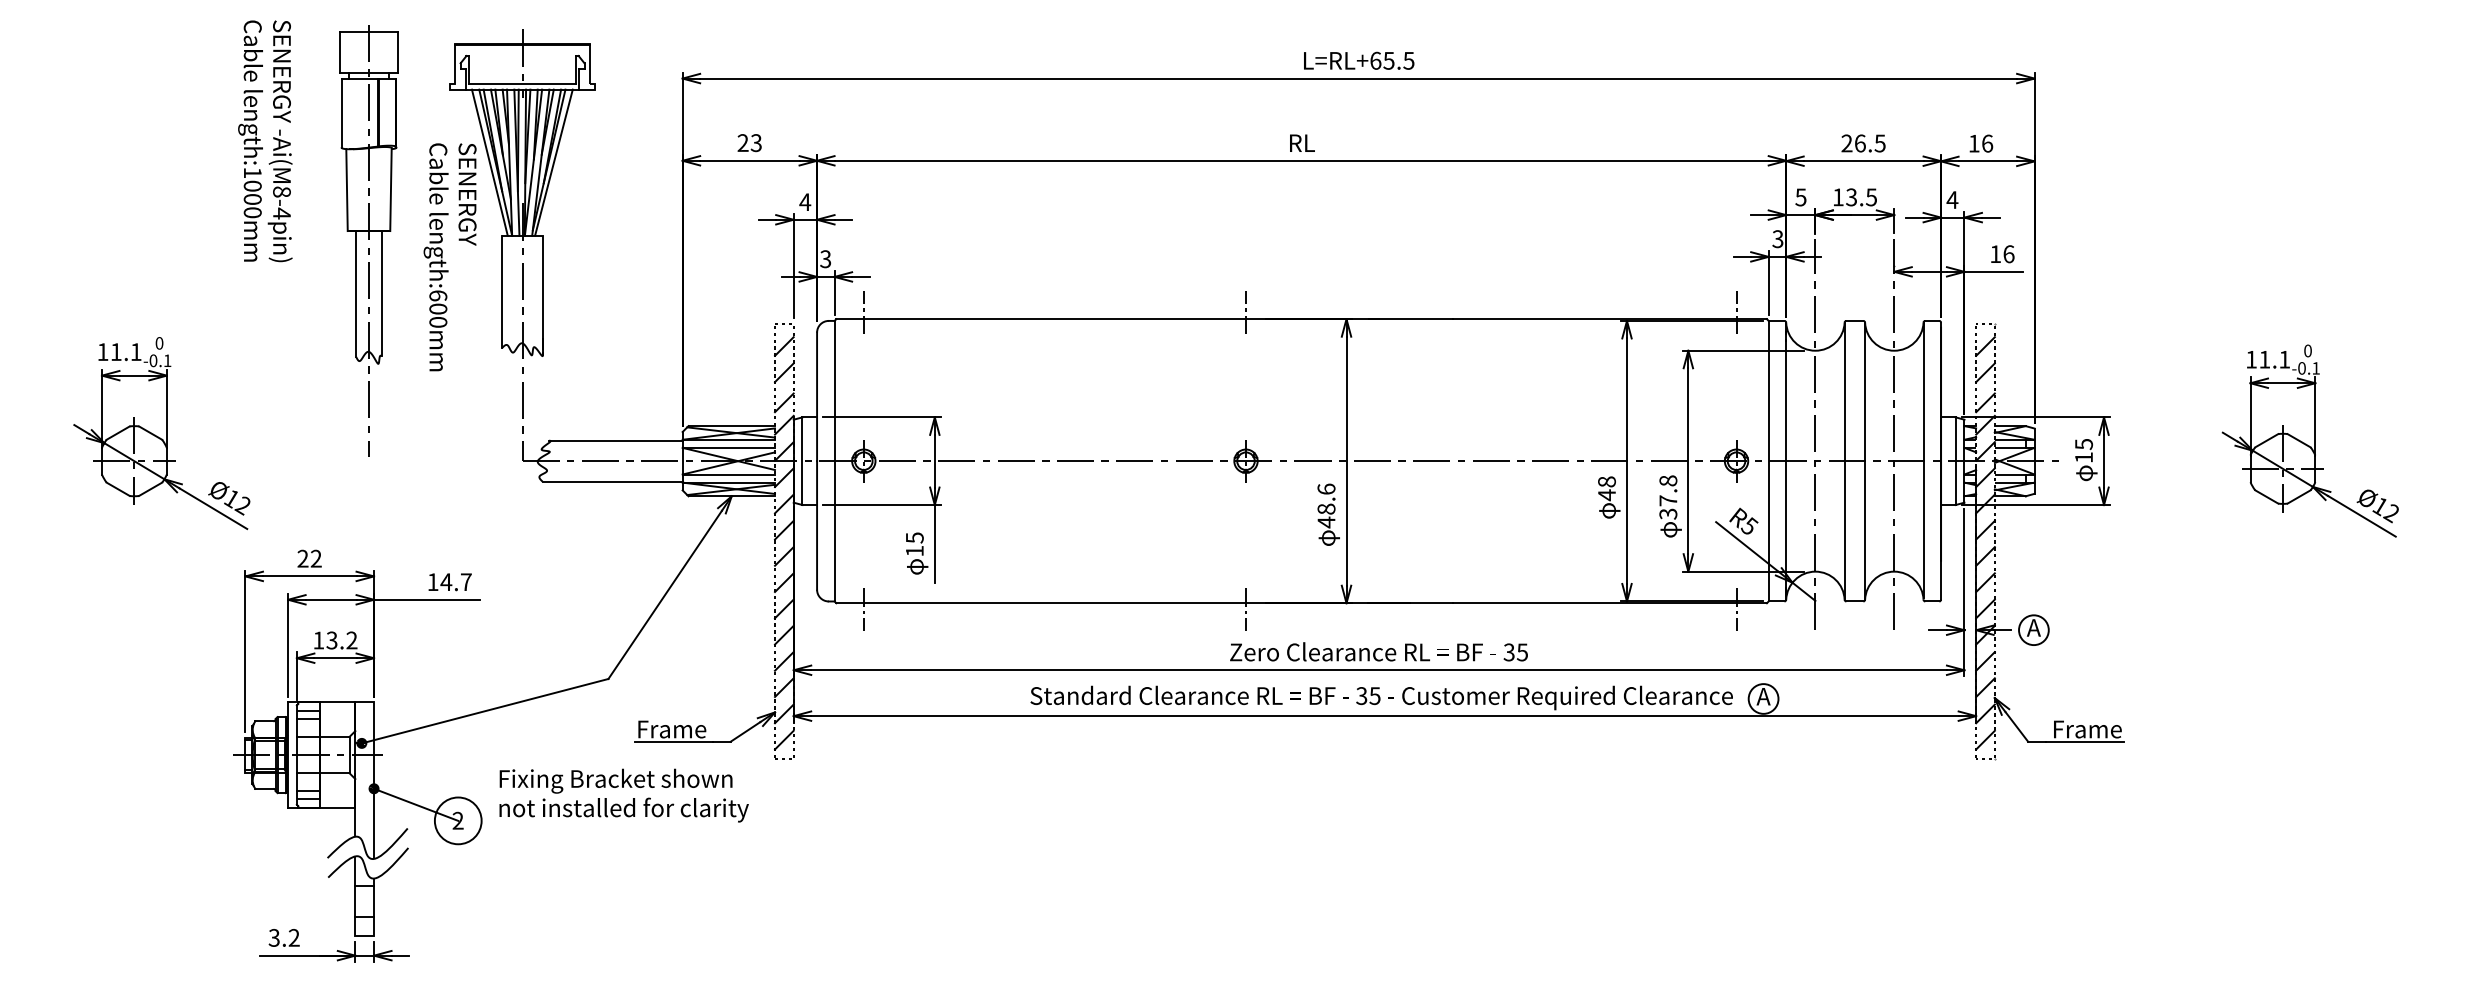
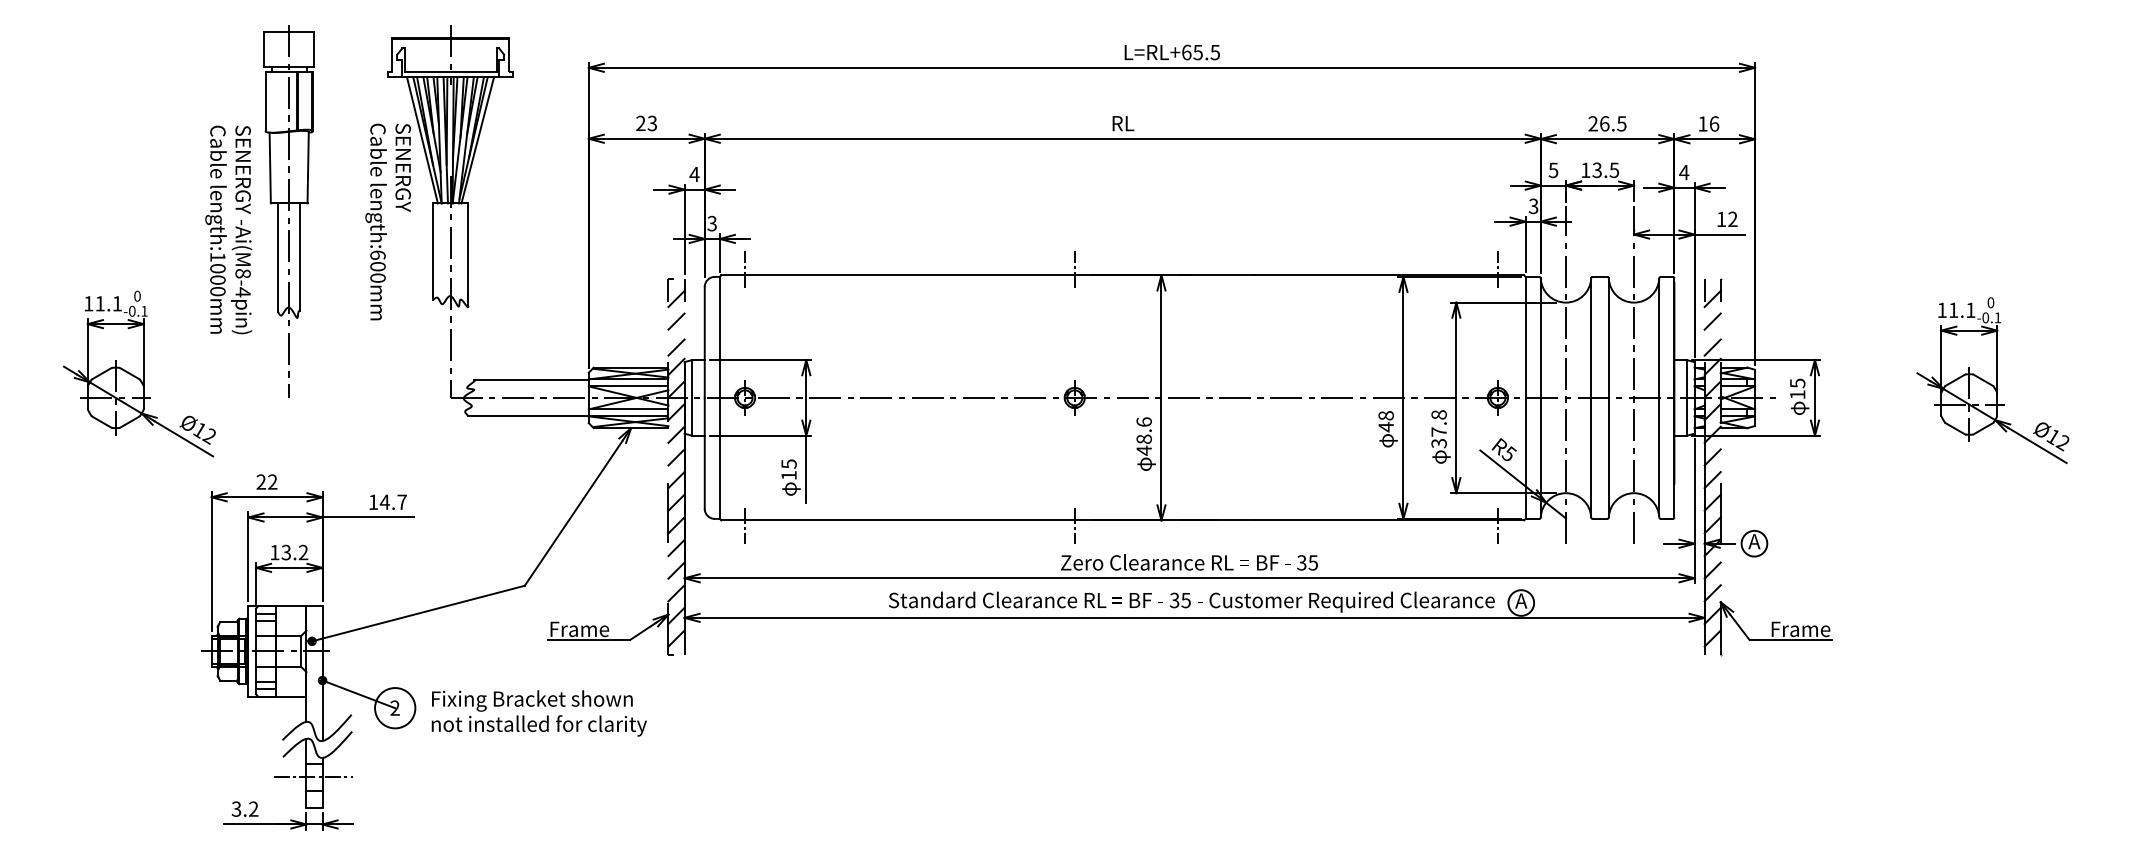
text: (265, 140) -> (228, 229), moved
part: (368, 240) -> (288, 211), moved
text: (2008, 254) -> (1732, 219), 16 -> 12
text: (623, 795) -> (538, 713), moved
line: (362, 901) -> (312, 777), added

